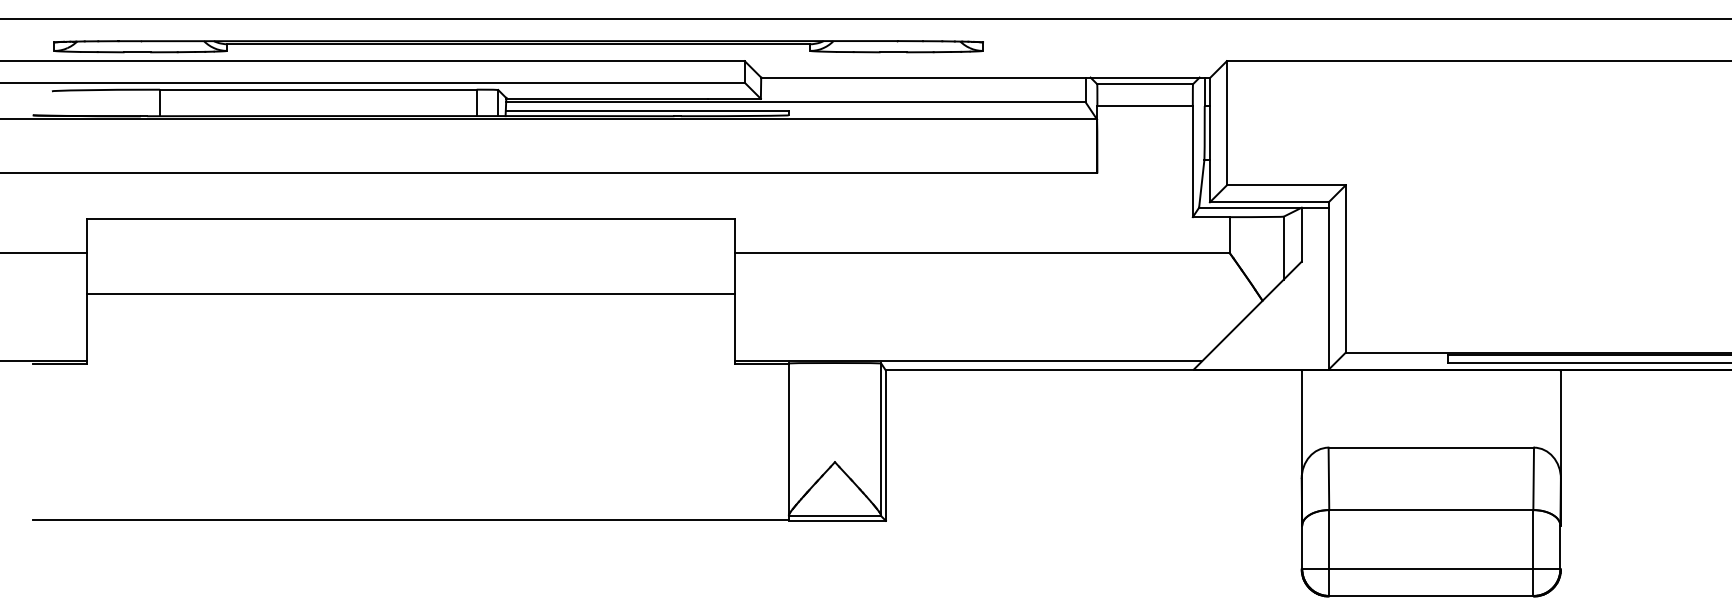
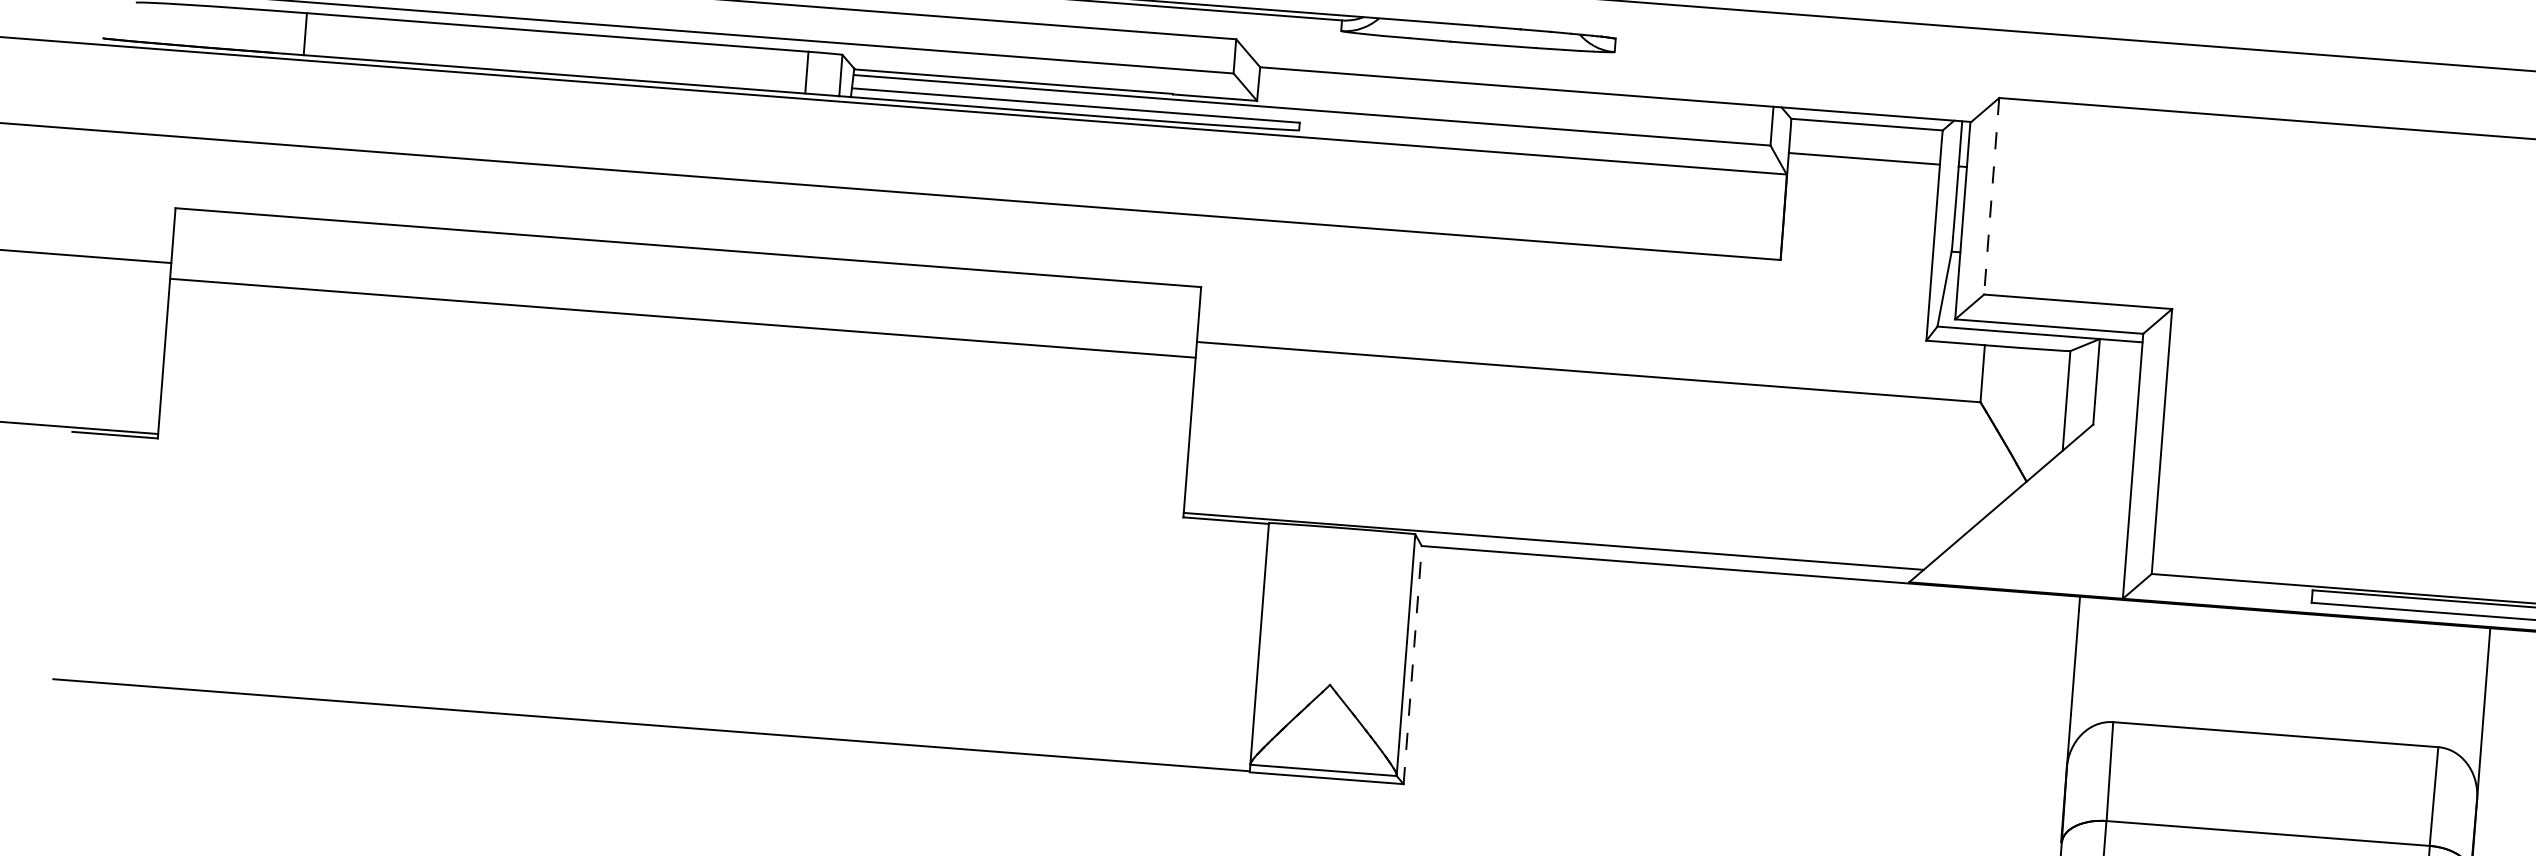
line: (1226, 123) -> (1991, 196), solid -> dashed
line: (410, 294) -> (682, 318), moved
line: (885, 445) -> (1412, 664), solid -> dashed

